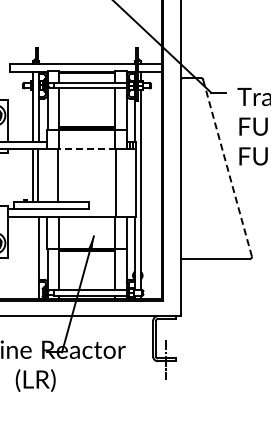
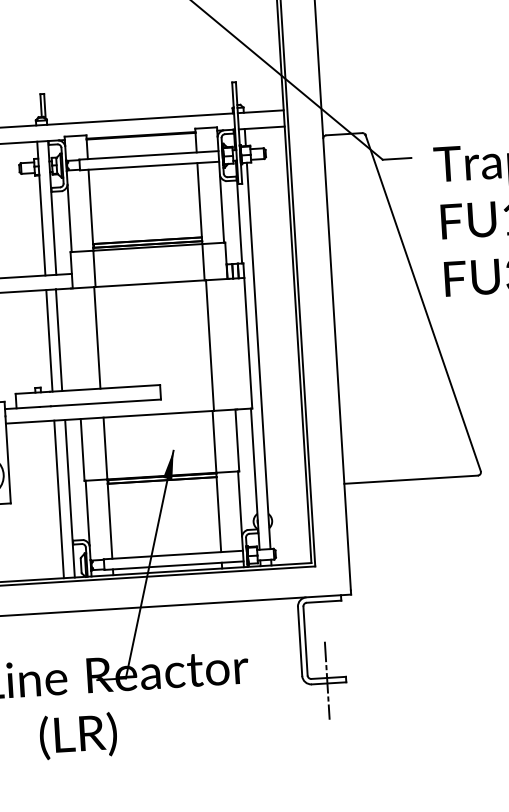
line: (87, 149) -> (151, 284), dashed -> solid
line: (227, 168) -> (423, 304), dashed -> solid
line: (33, 257) -> (59, 498), added

